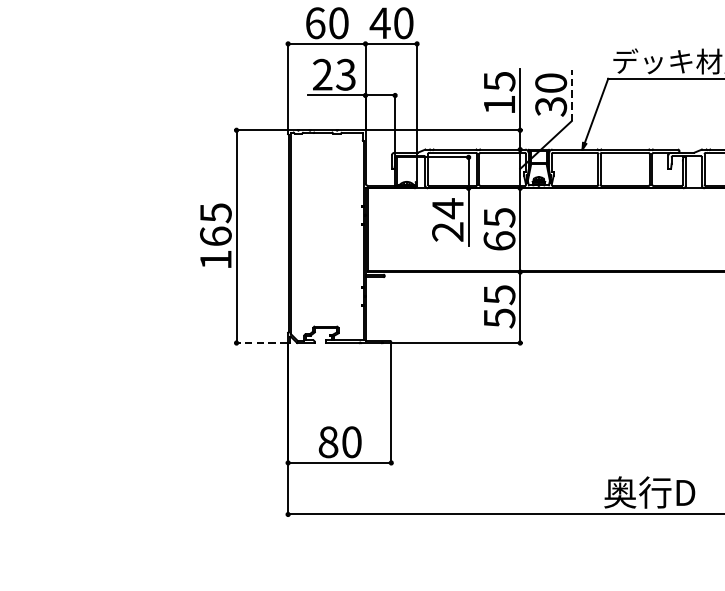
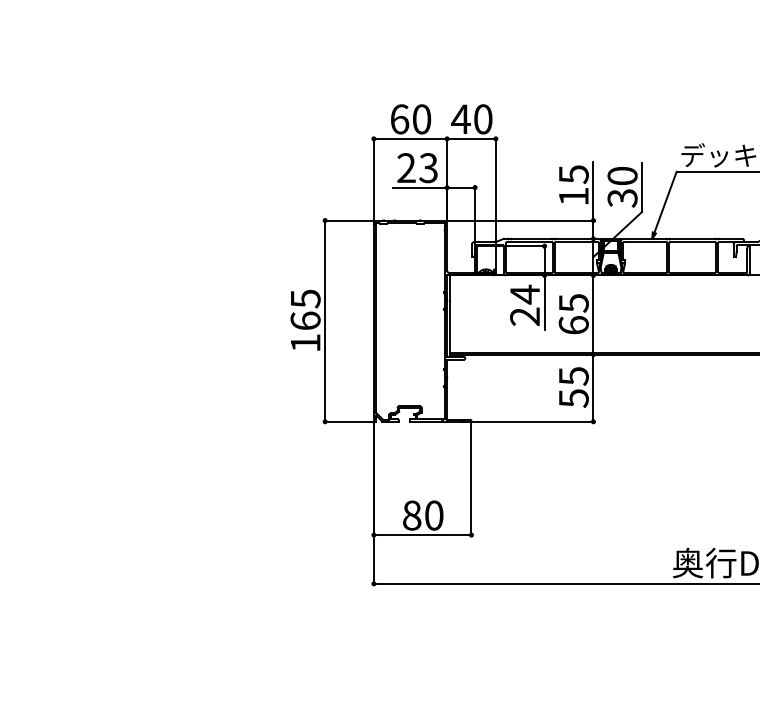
line: (572, 95) -> (642, 187), dashed -> solid
line: (261, 342) -> (348, 421), dashed -> solid

